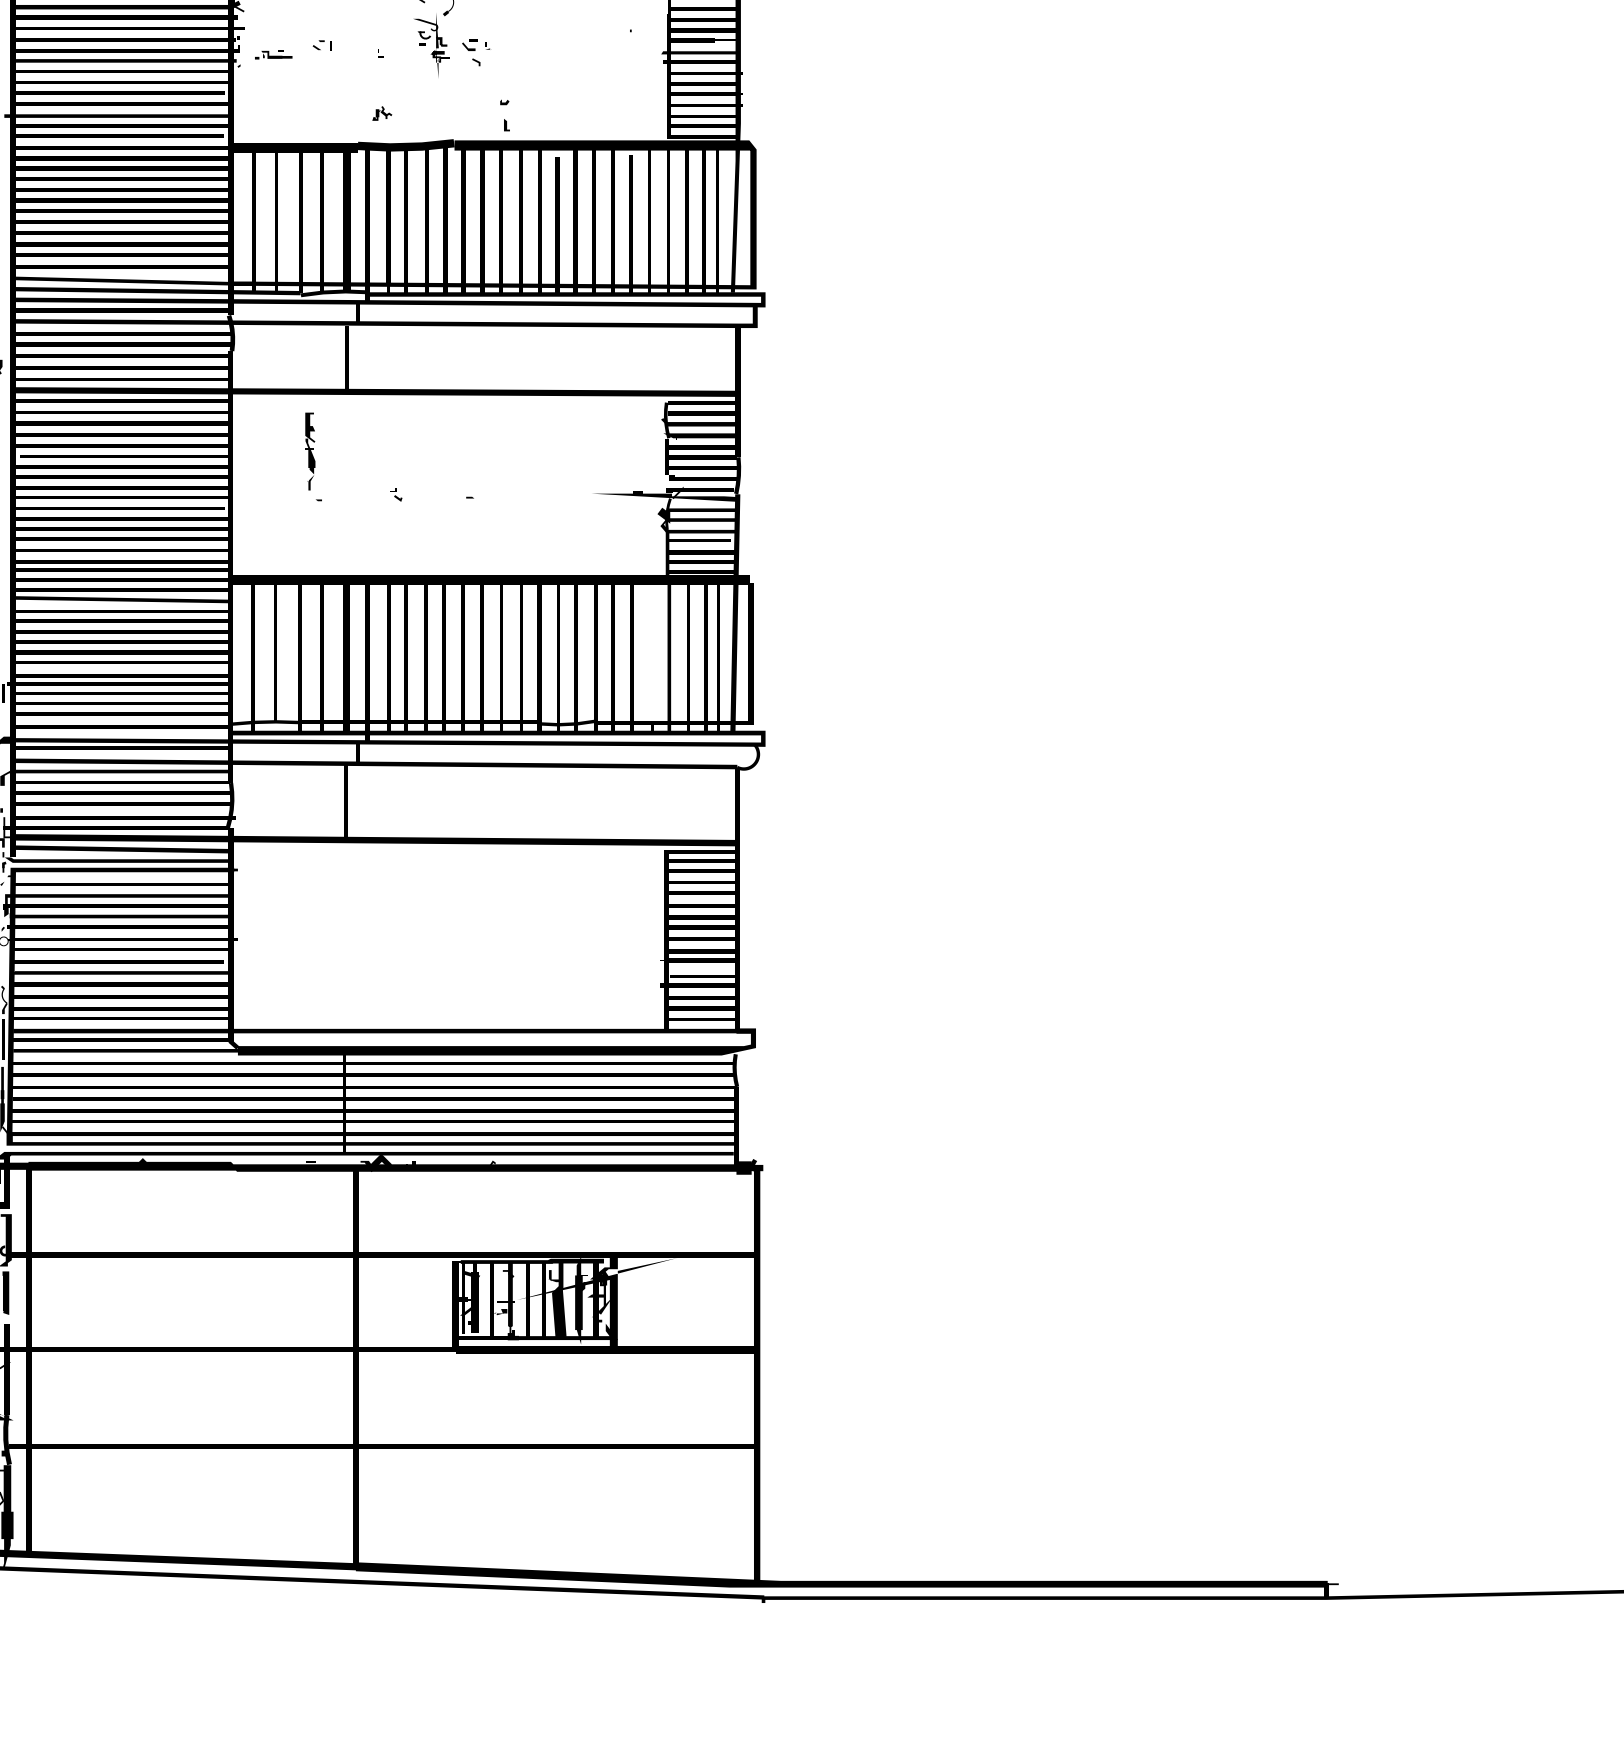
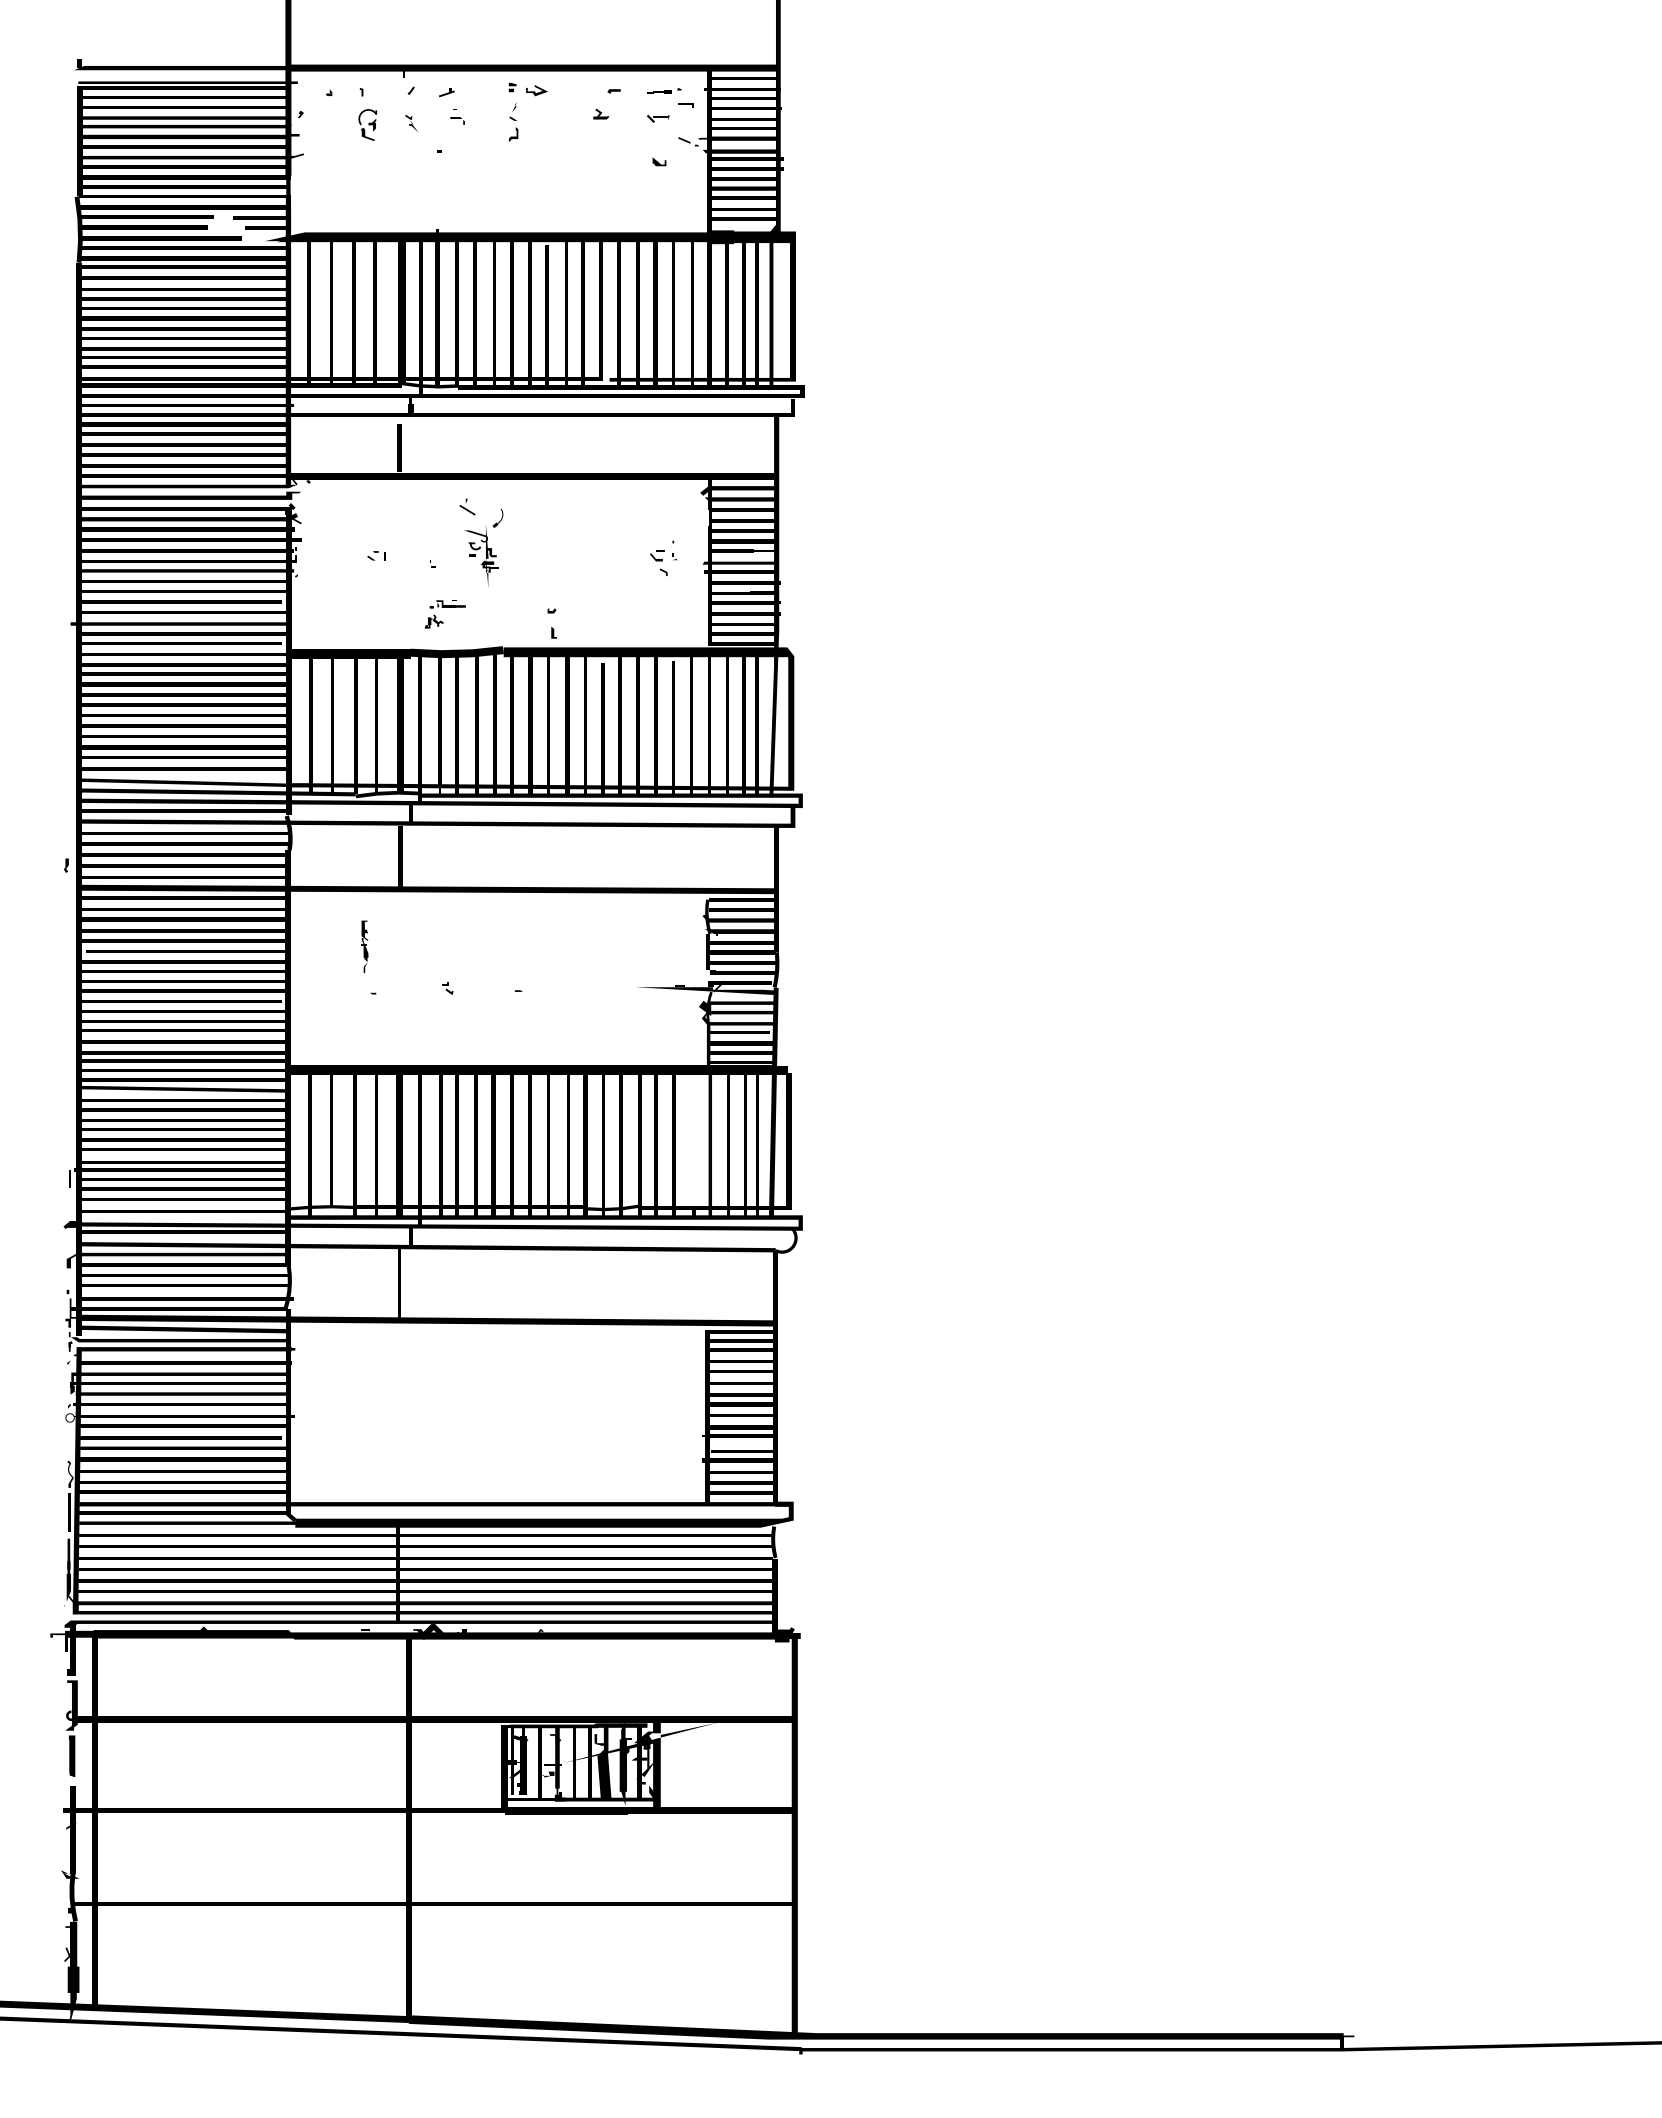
part: (476, 52) -> (663, 562), moved
part: (273, 55) -> (447, 604), moved
part: (309, 451) -> (364, 946), size x0.7

